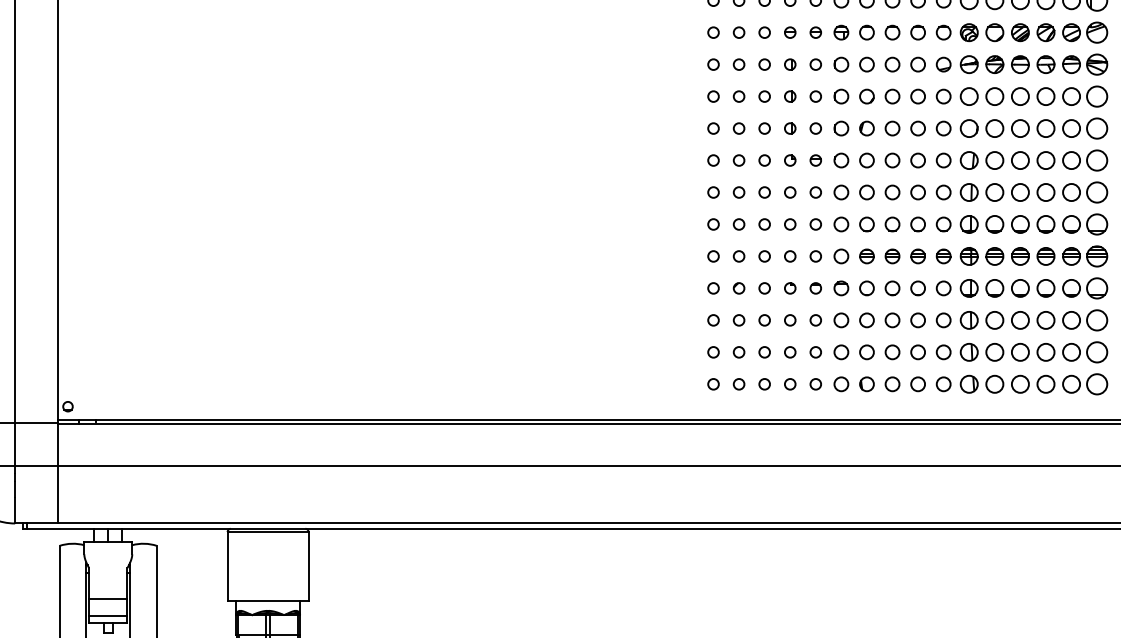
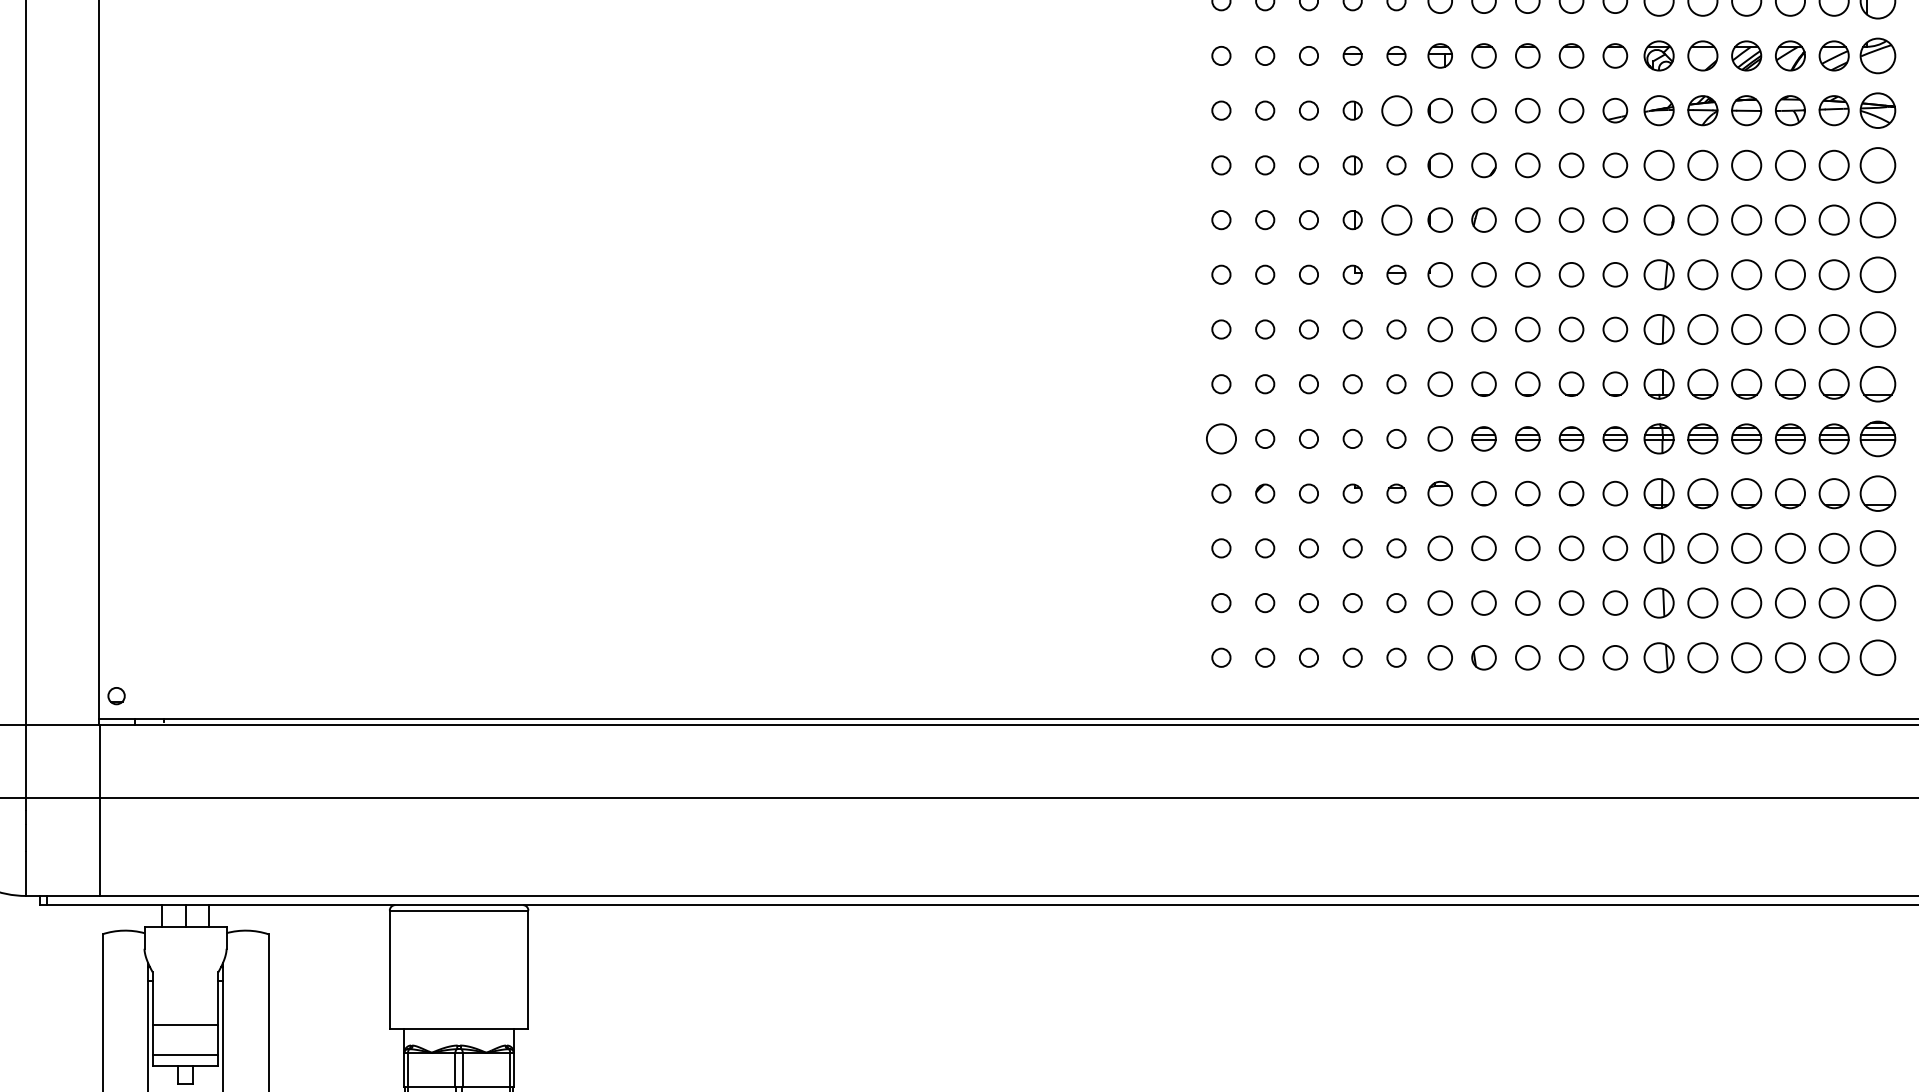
circle: (815, 64) -> (1395, 110), size x1.6
circle: (815, 128) -> (1395, 219), size x1.6
circle: (713, 256) -> (1221, 439), size x1.6

